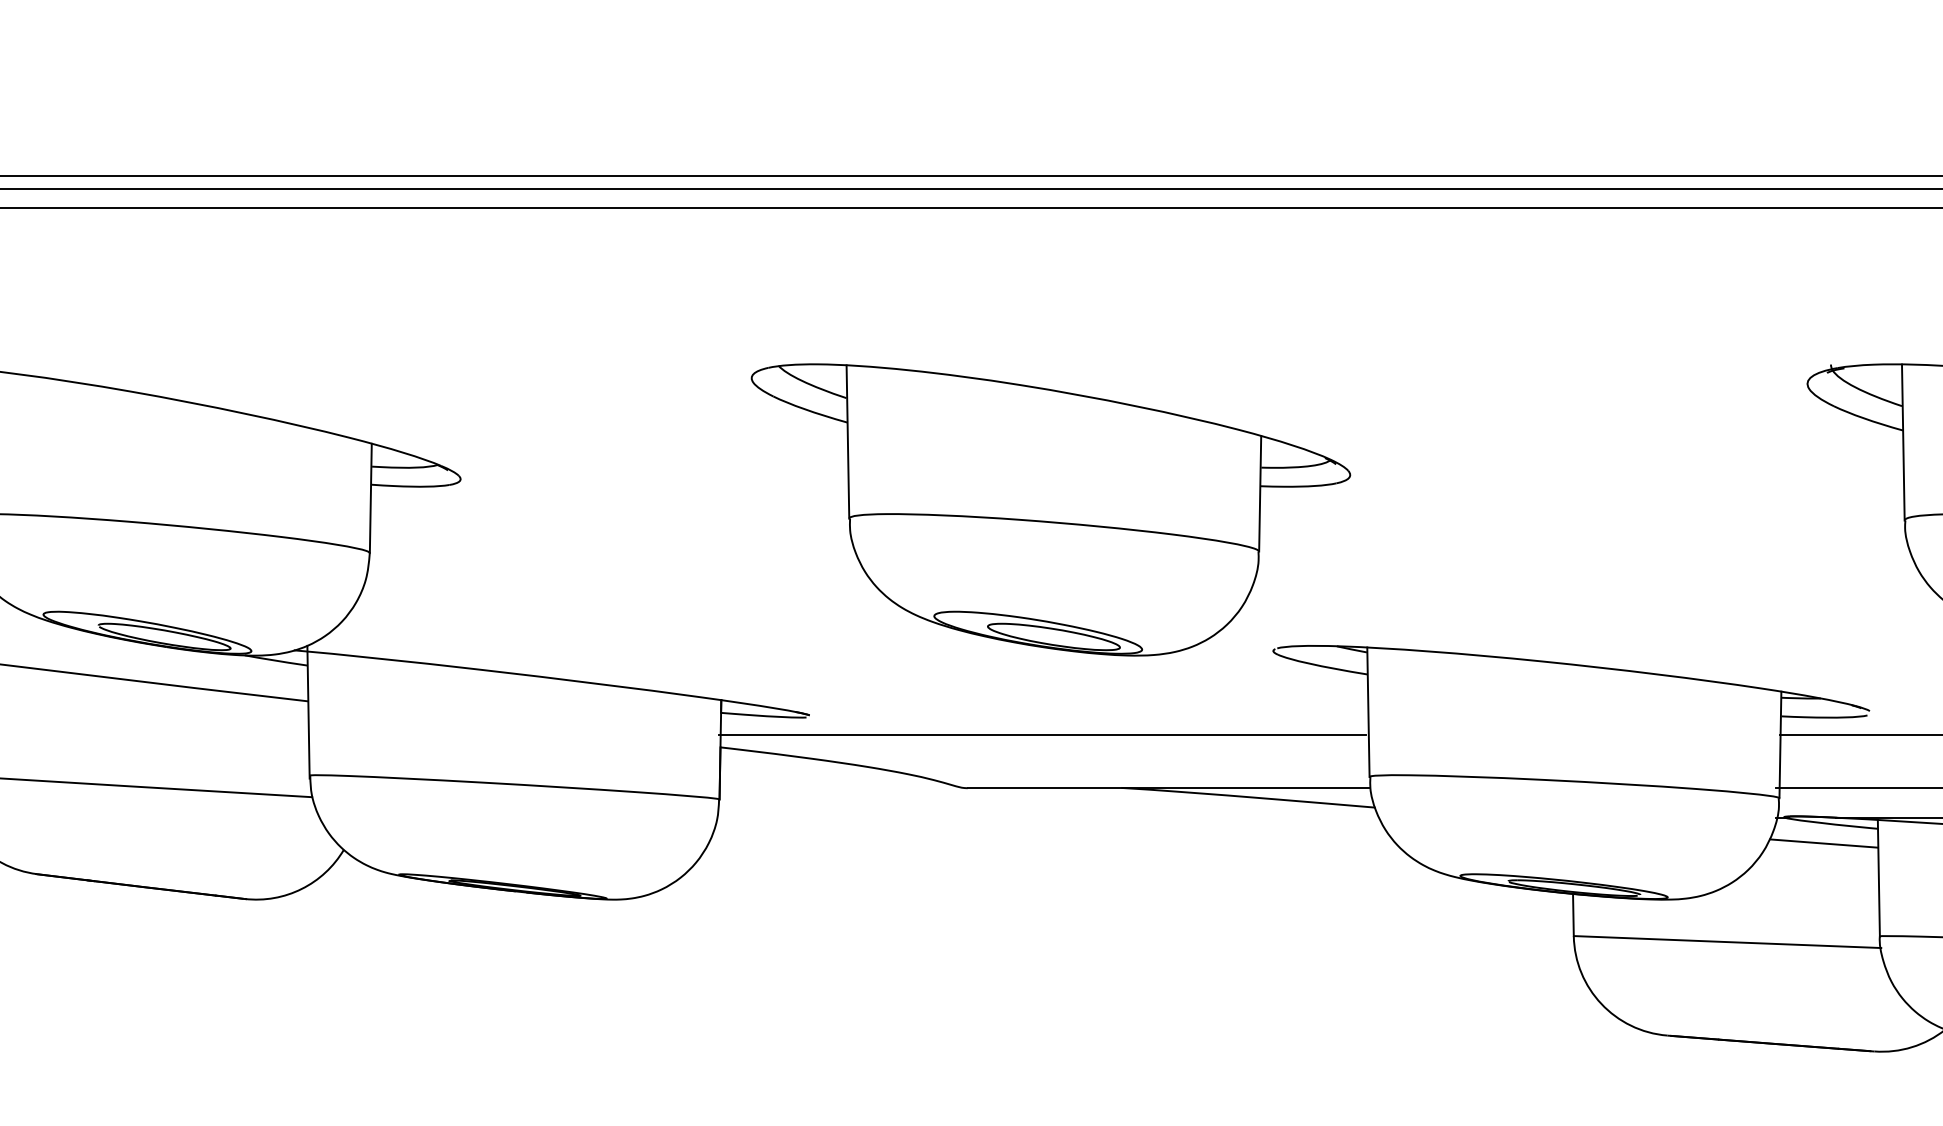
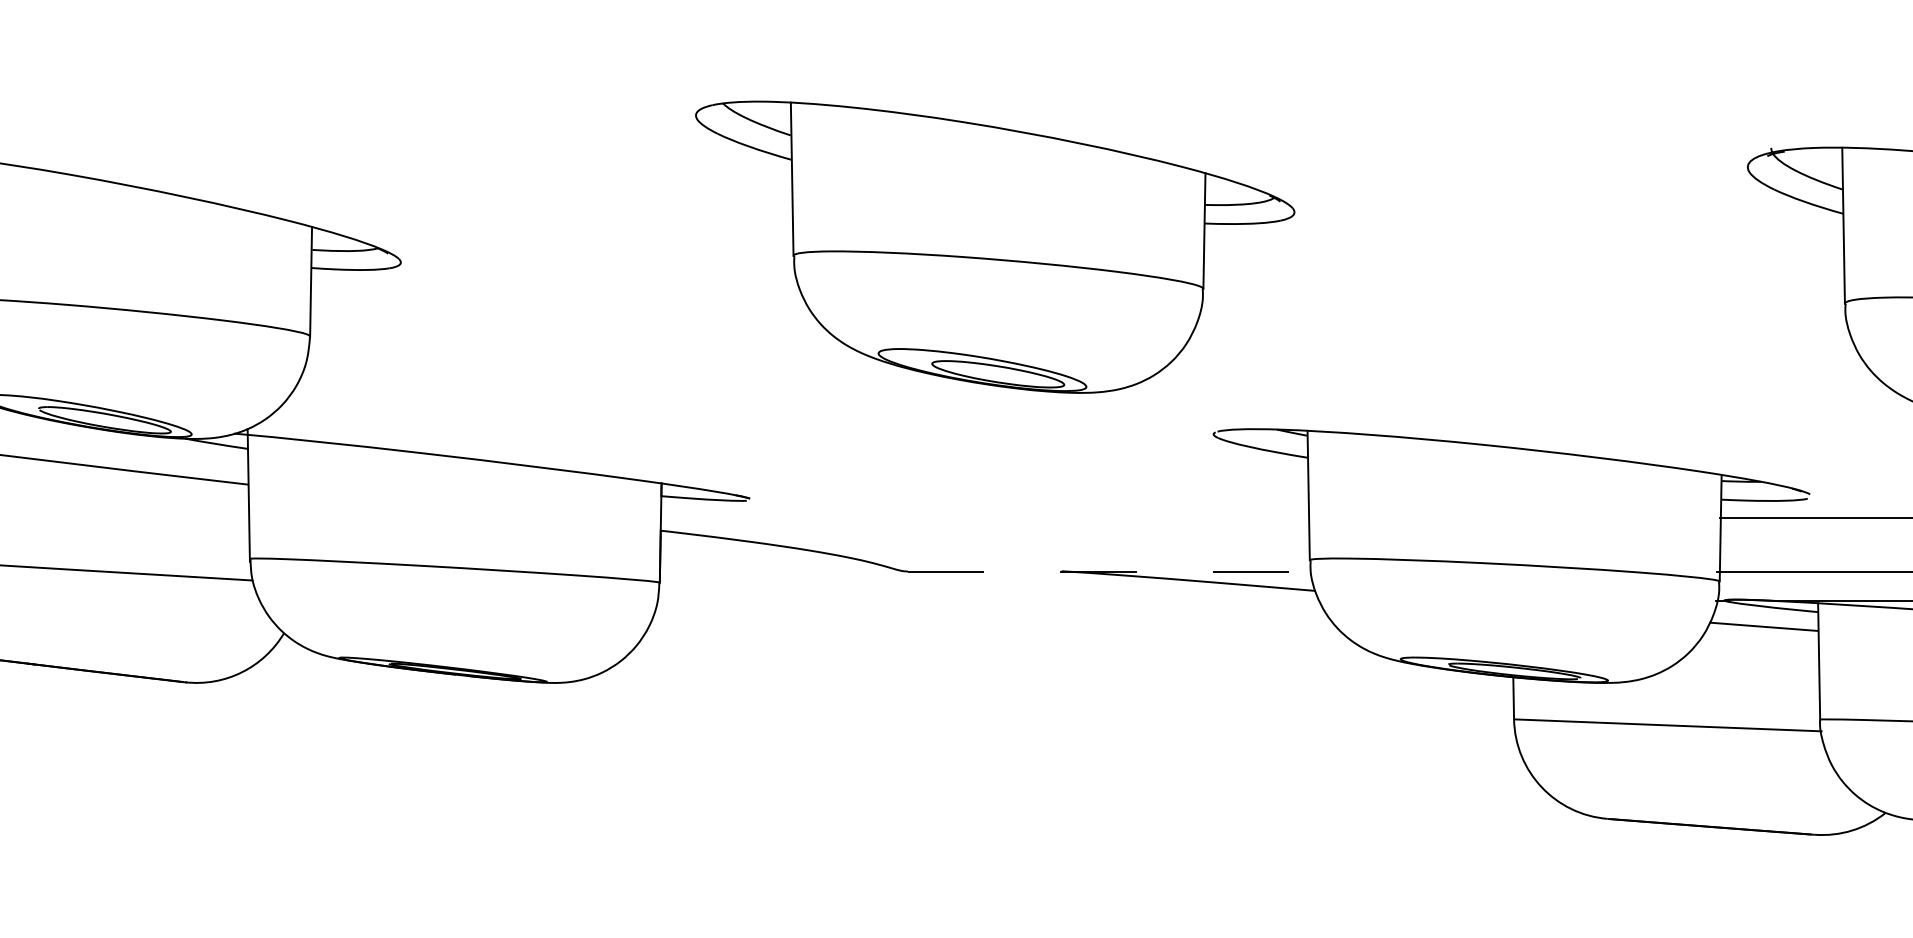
part: (1050, 509) -> (994, 246), moved
line: (1042, 734) -> (982, 517), removed
line: (1168, 788) -> (1108, 571), solid -> dashed

